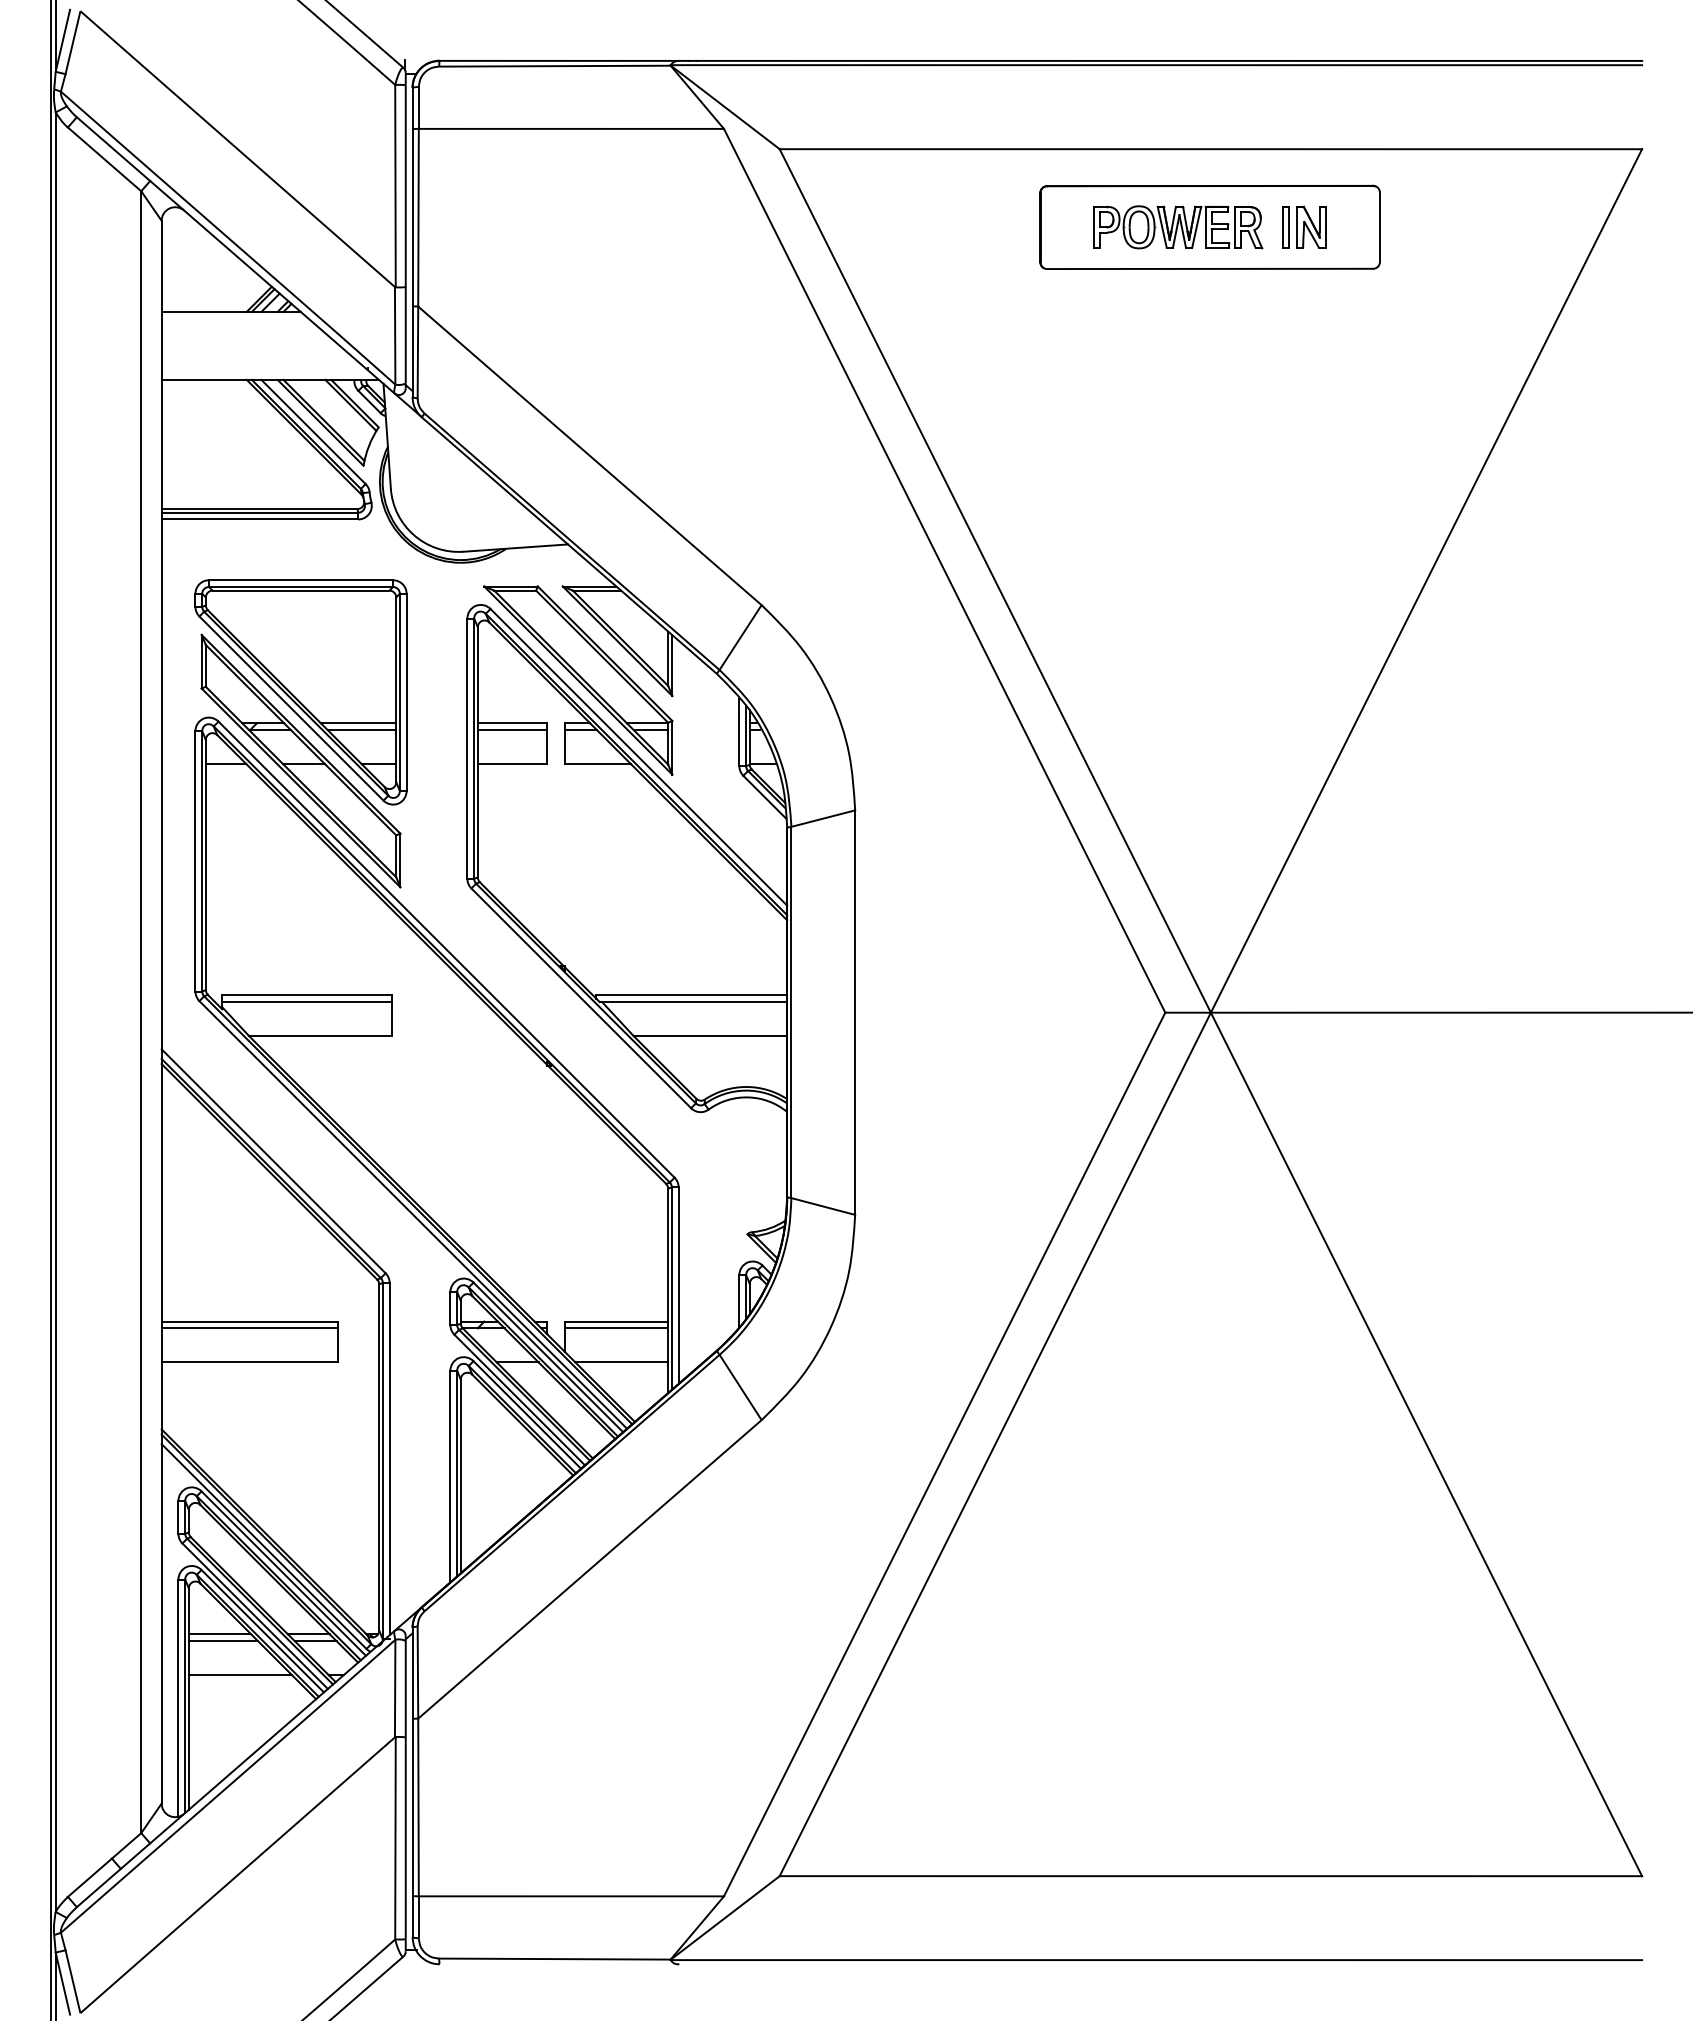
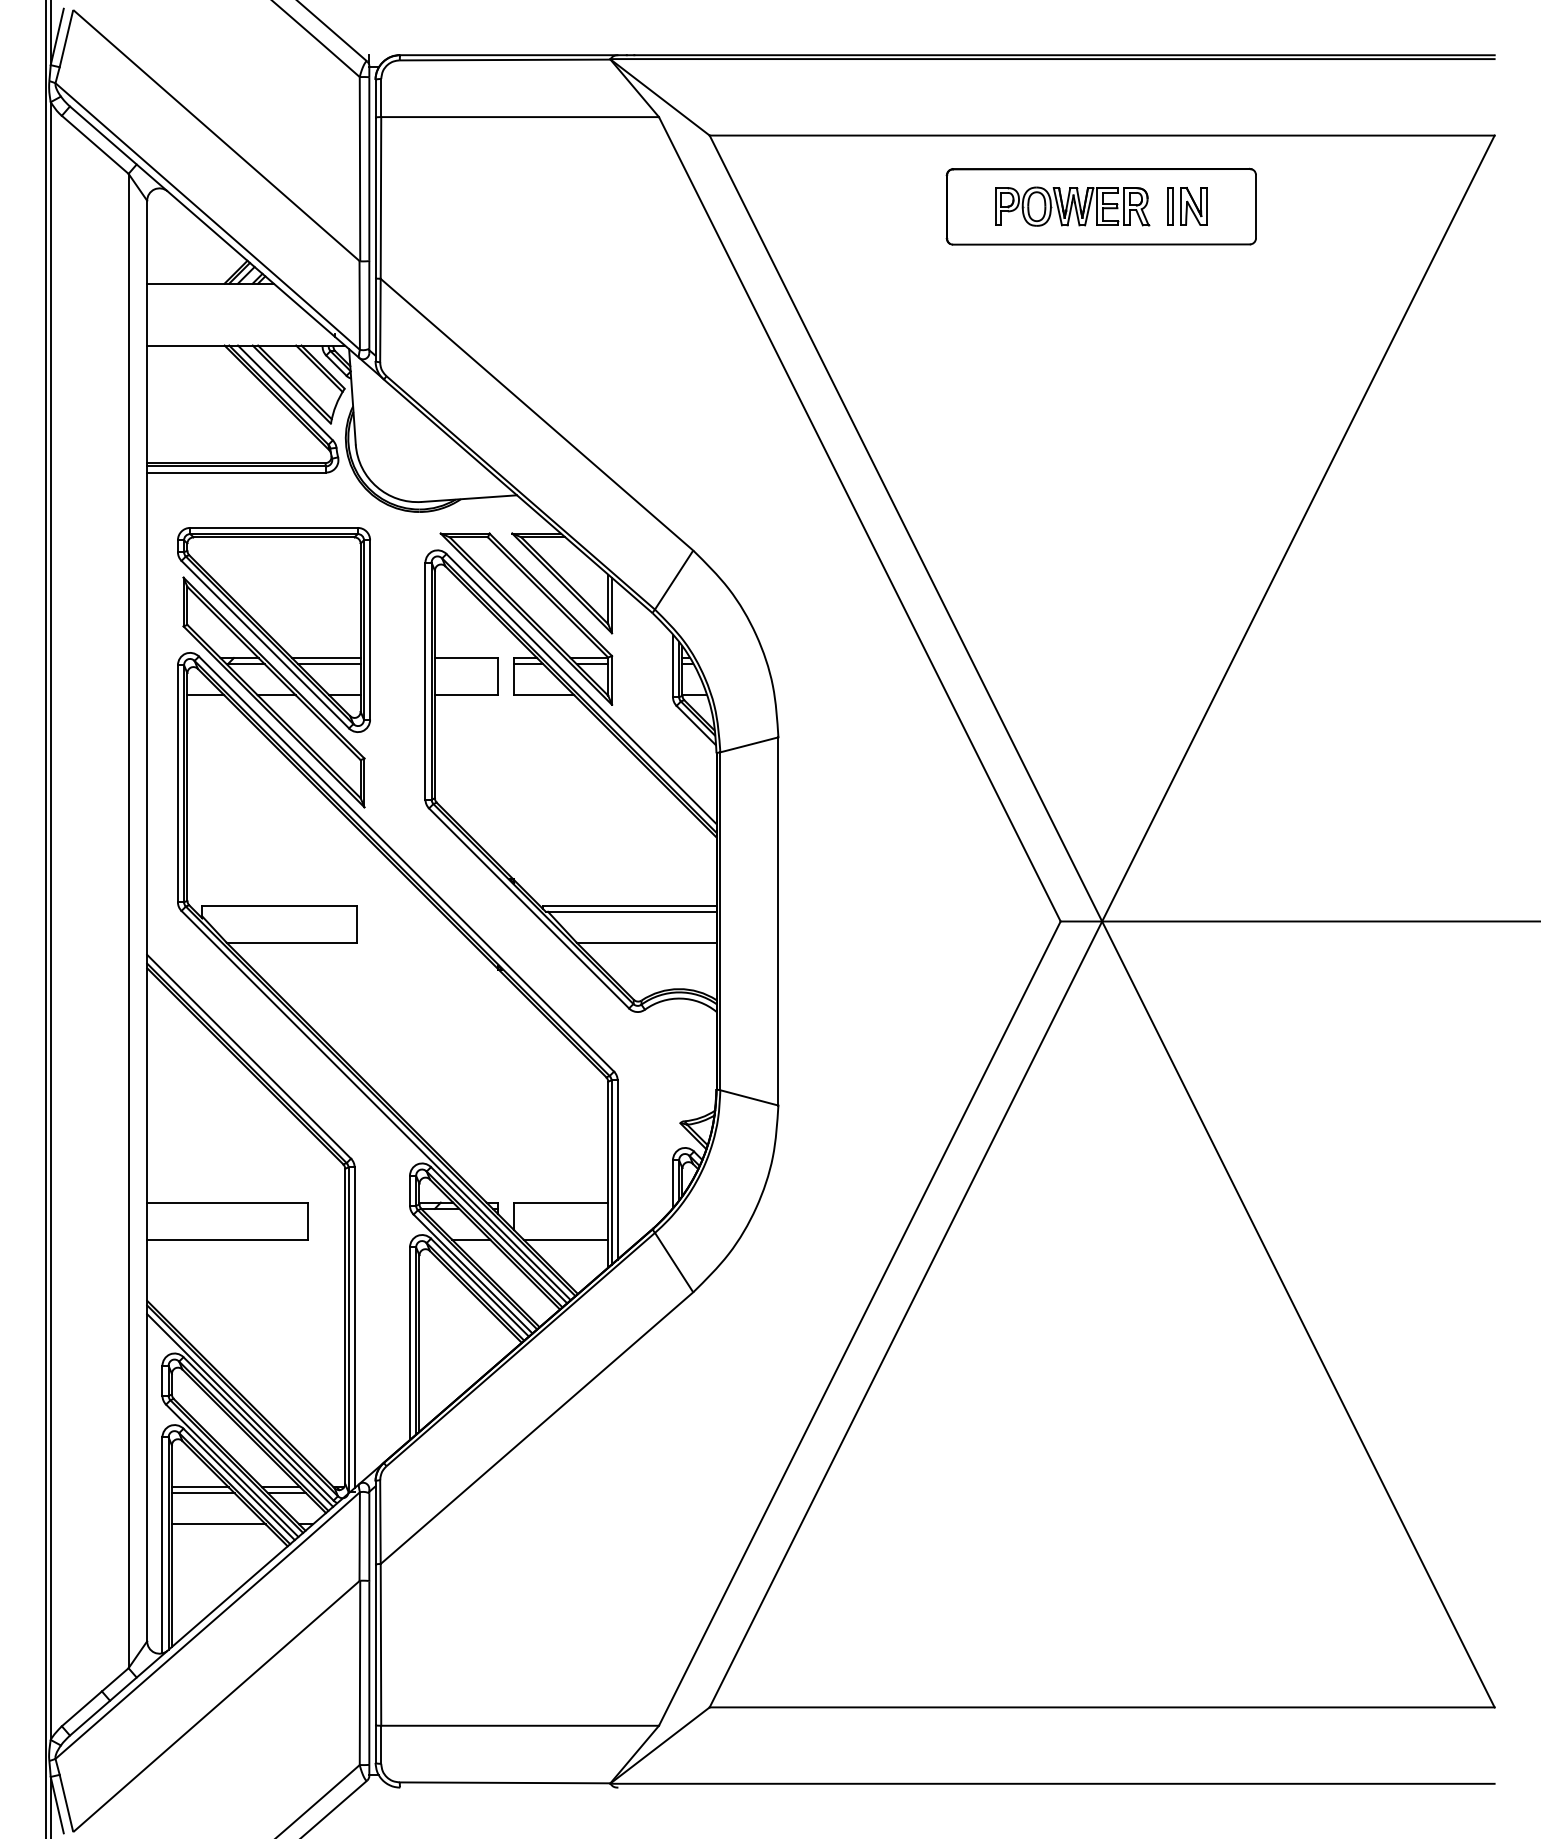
line: (512, 730) -> (466, 664), removed
line: (307, 1001) -> (279, 911), removed
line: (249, 1328) -> (227, 1208), removed
line: (616, 1328) -> (561, 1208), removed

